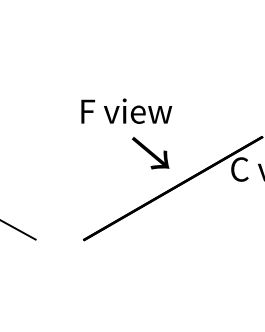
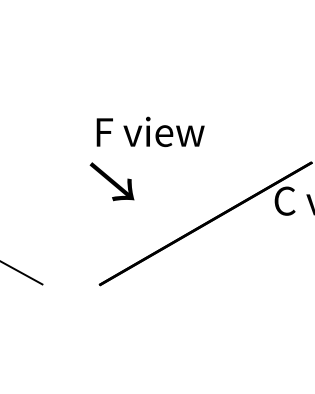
text: (150, 152) -> (111, 181), moved

